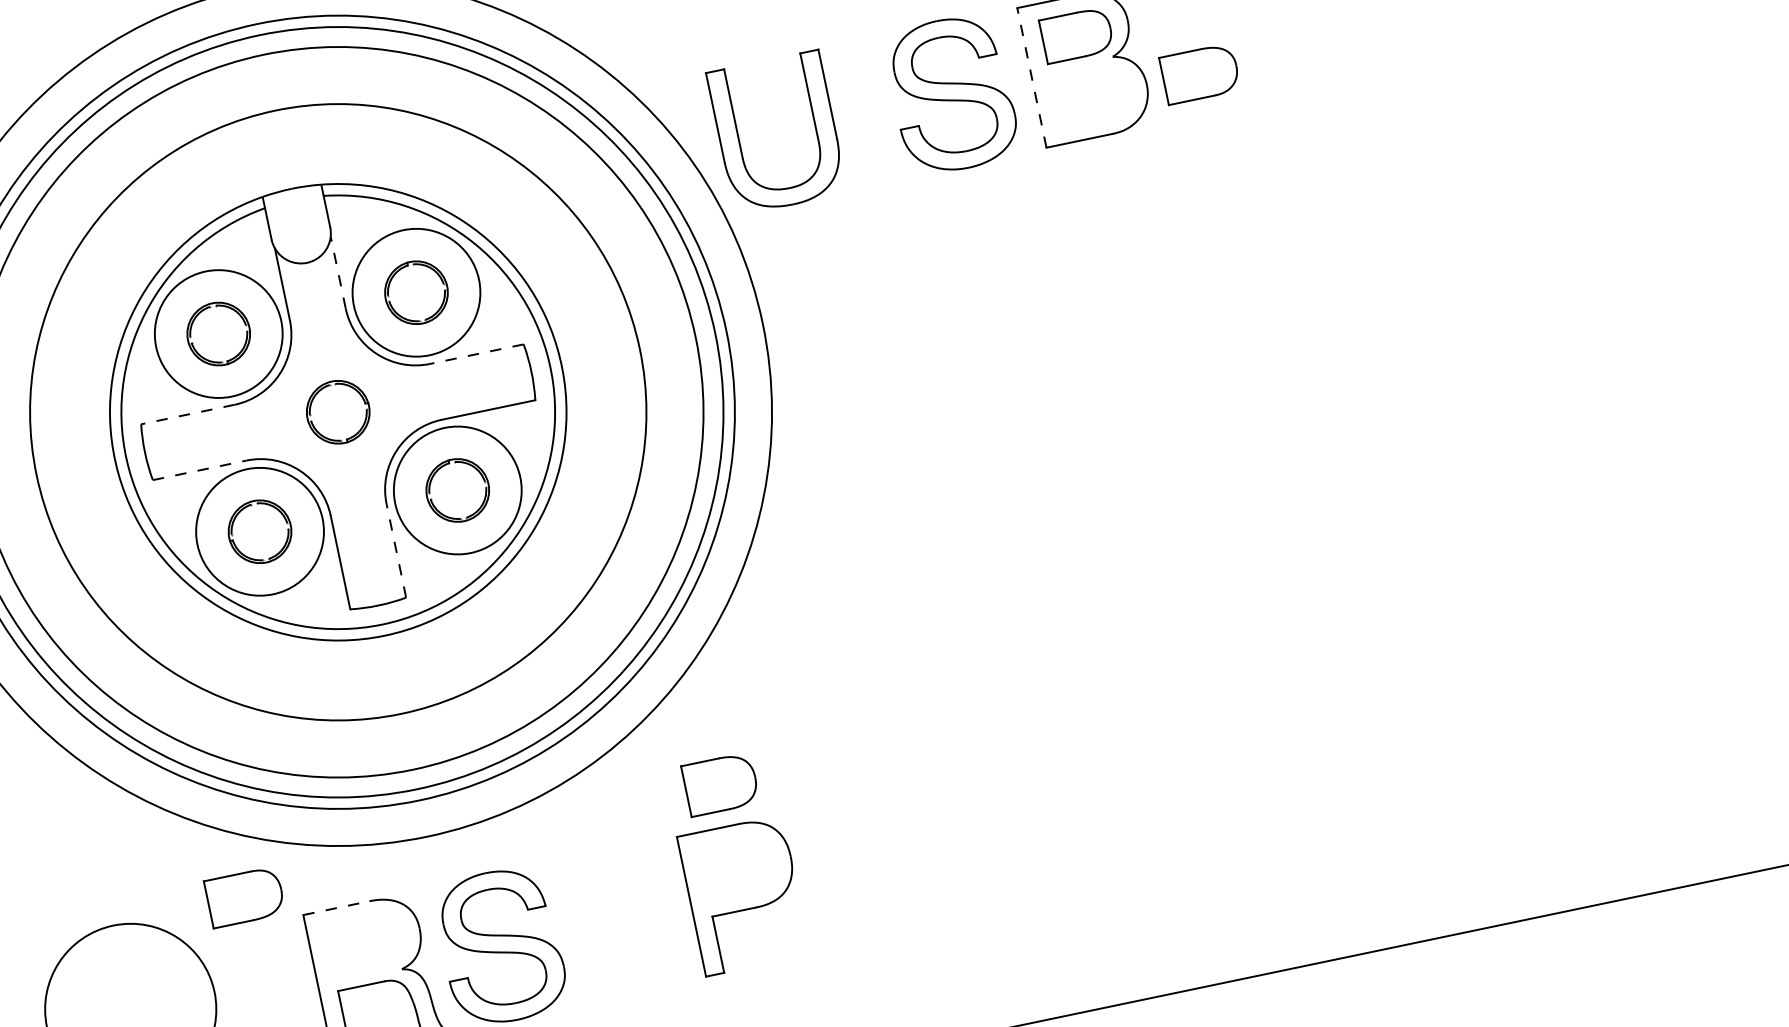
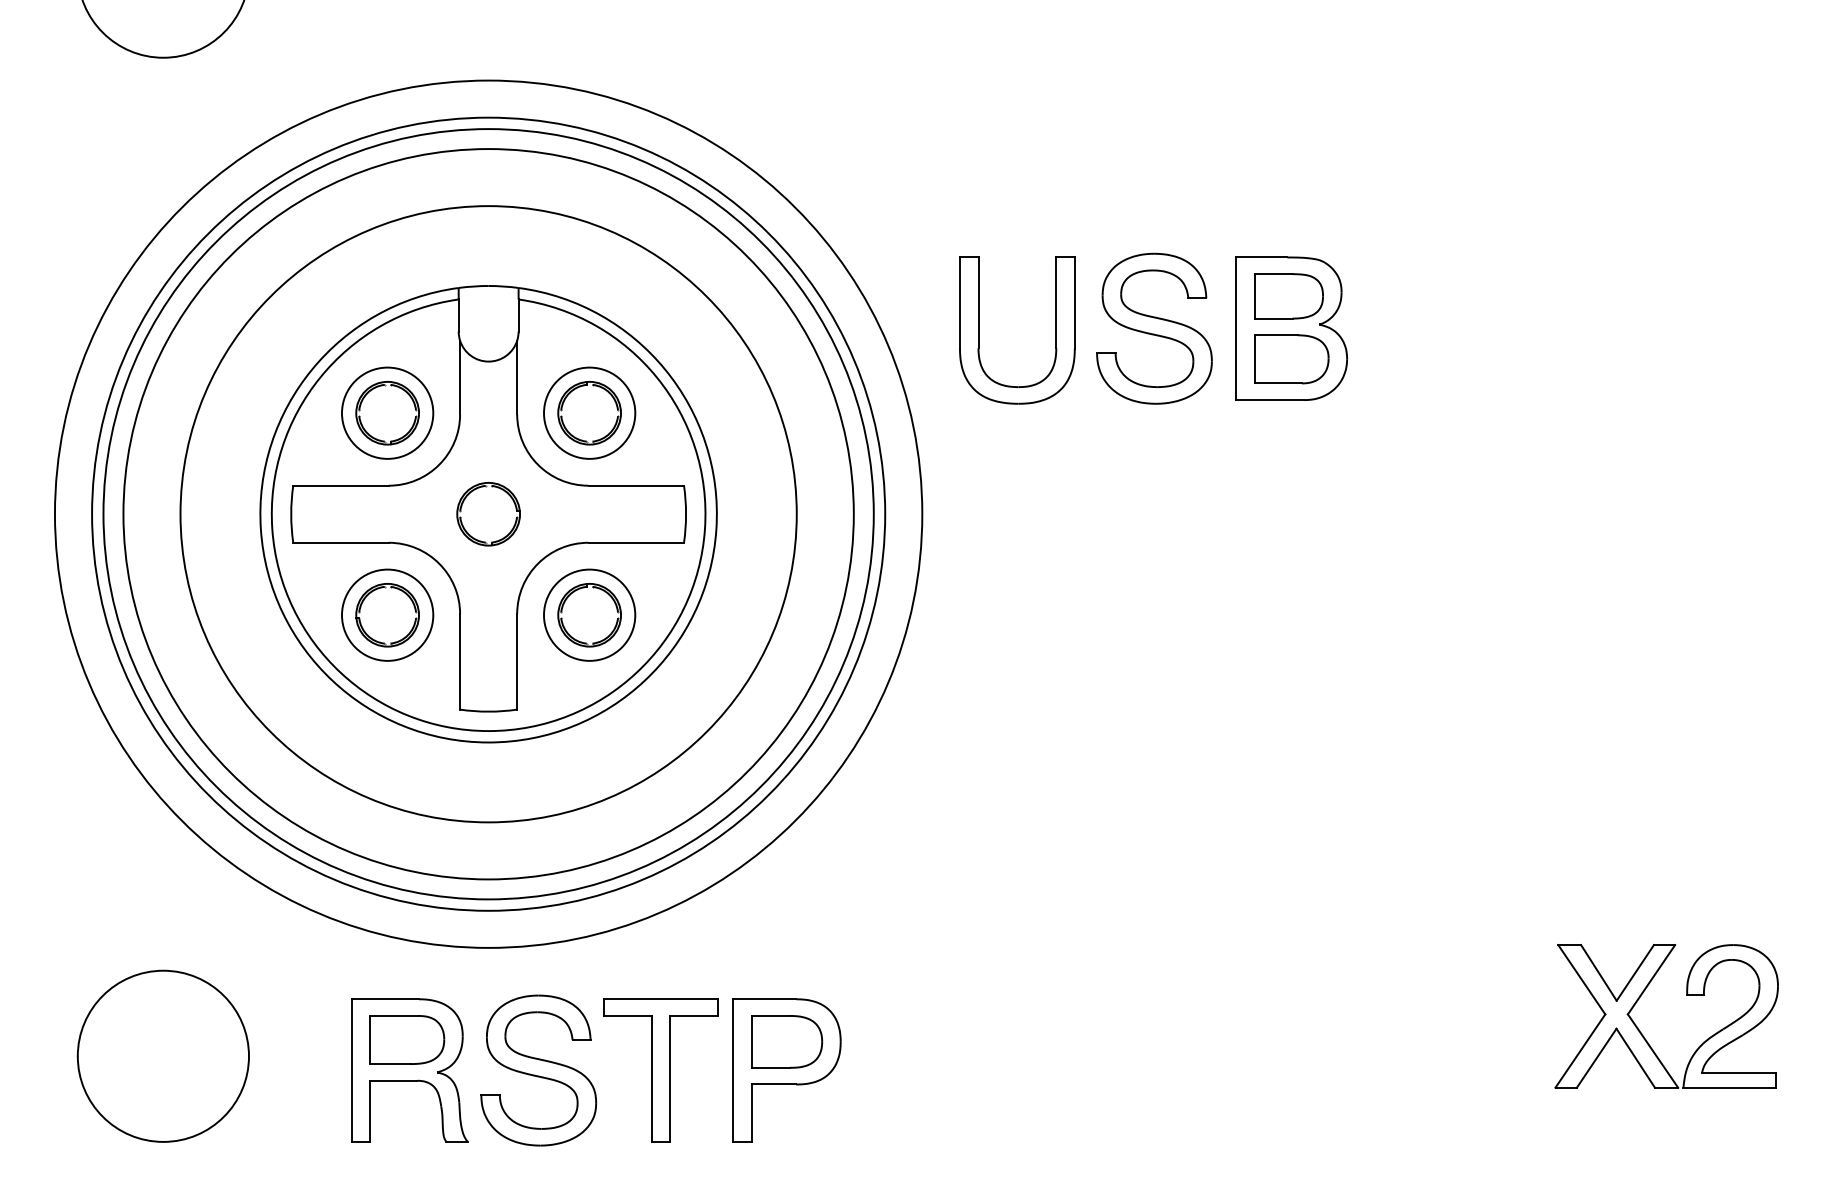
part: (1200, 74) -> (1291, 359), moved
line: (1032, 77) -> (1236, 328), dashed -> solid
part: (740, 140) -> (979, 330), moved
line: (338, 272) -> (517, 377), dashed -> solid
circle: (416, 292) -> (589, 412), size x0.71
circle: (218, 333) -> (387, 412), size x0.71
line: (477, 353) -> (636, 485), dashed -> solid
line: (188, 414) -> (341, 485), dashed -> solid
line: (200, 470) -> (341, 542), dashed -> solid
circle: (457, 489) -> (589, 614), size x0.71
circle: (259, 531) -> (387, 614), size x0.71
line: (396, 550) -> (517, 661), dashed -> solid
part: (1609, 638) -> (1686, 995), added
part: (721, 784) -> (787, 1041), moved
part: (245, 896) -> (407, 1039), moved
line: (336, 908) -> (385, 999), dashed -> solid
part: (620, 921) -> (660, 1070), added

